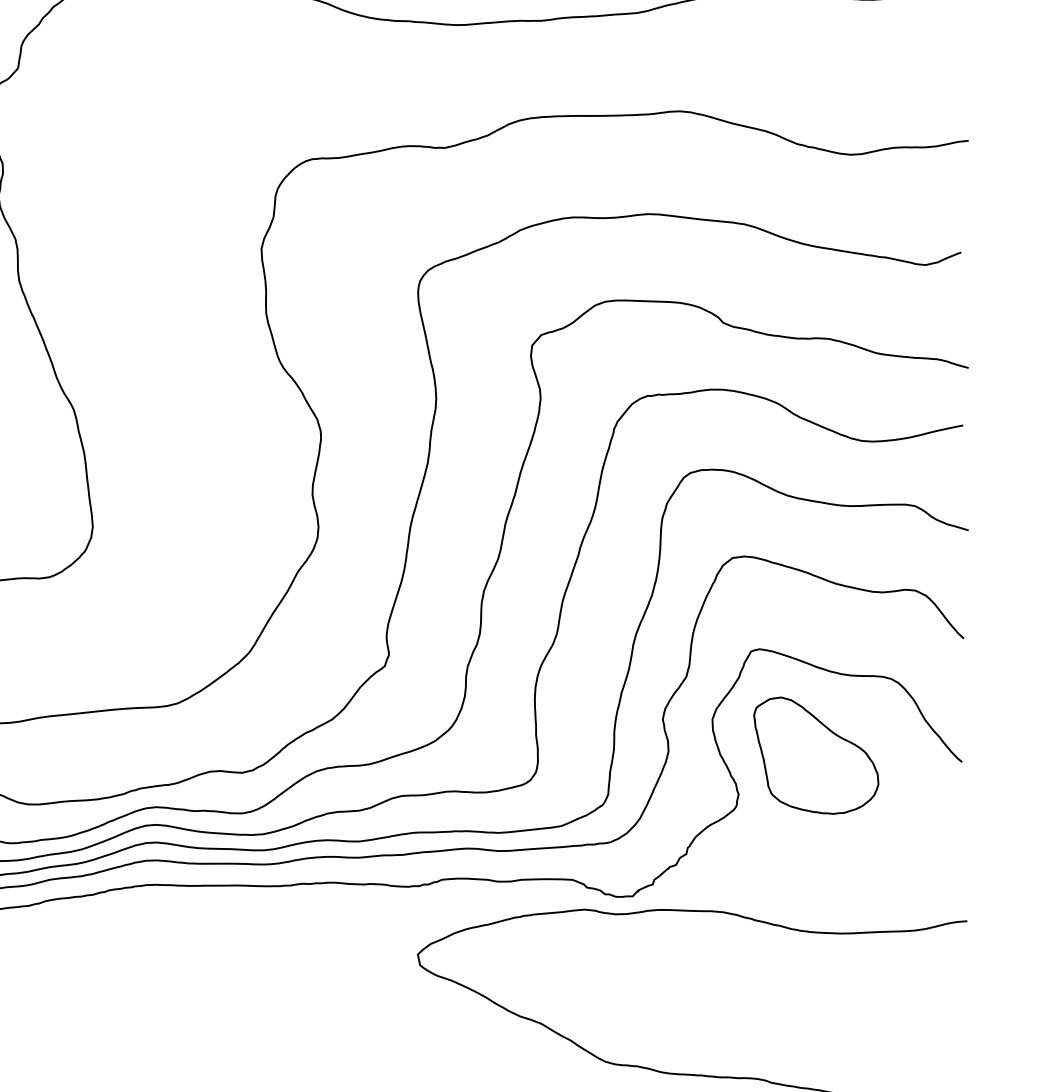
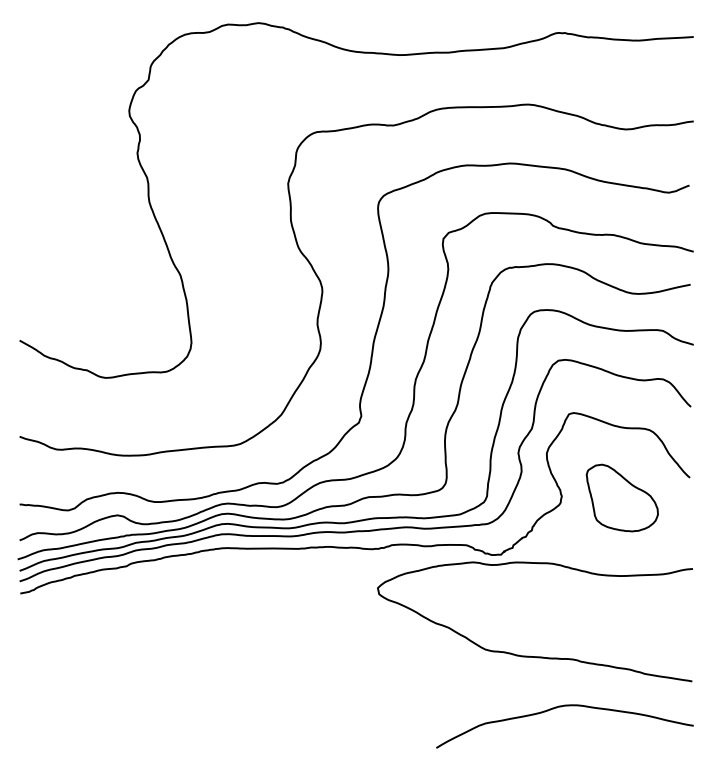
part: (814, 754) -> (621, 497), moved

